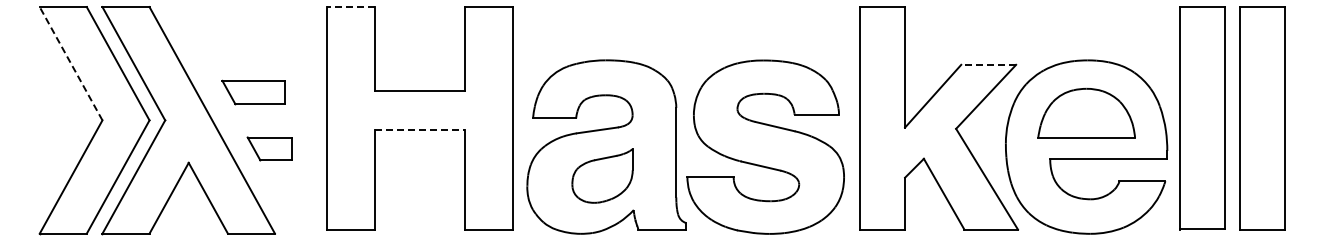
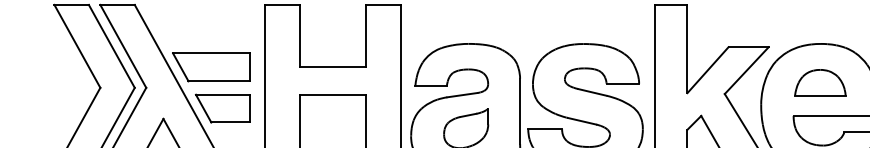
line: (350, 7) -> (281, 5), dashed -> solid
line: (71, 63) -> (77, 46), dashed -> solid
line: (988, 64) -> (748, 46), dashed -> solid
part: (253, 92) -> (210, 67), size x1.67
part: (1086, 113) -> (820, 82), size x0.71
line: (420, 129) -> (332, 94), dashed -> solid
part: (269, 148) -> (222, 108), size x1.67

